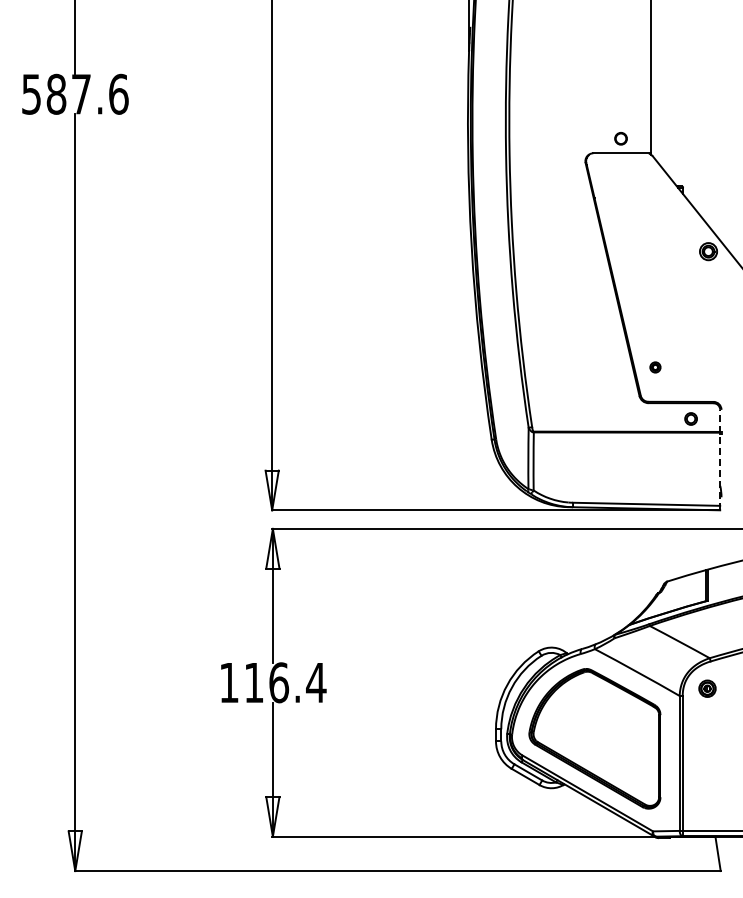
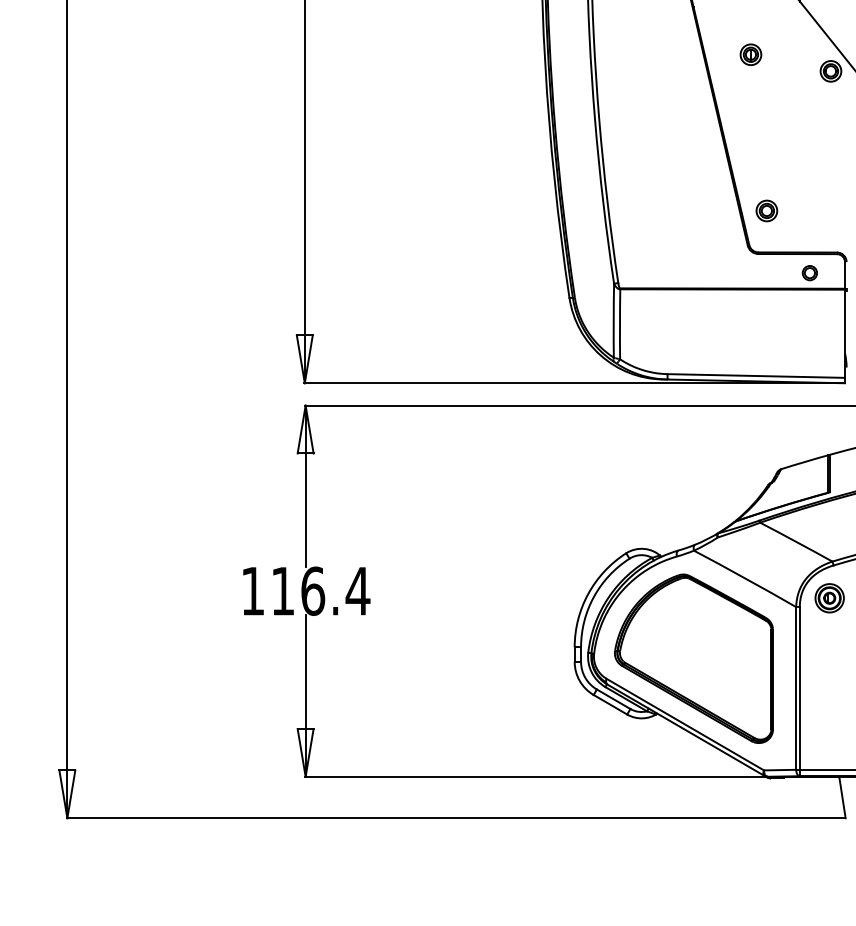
part: (641, 237) -> (750, 54), added
part: (655, 367) -> (767, 211), size x1.67
line: (720, 459) -> (845, 321), dashed -> solid
part: (707, 688) -> (829, 598), size x1.43

